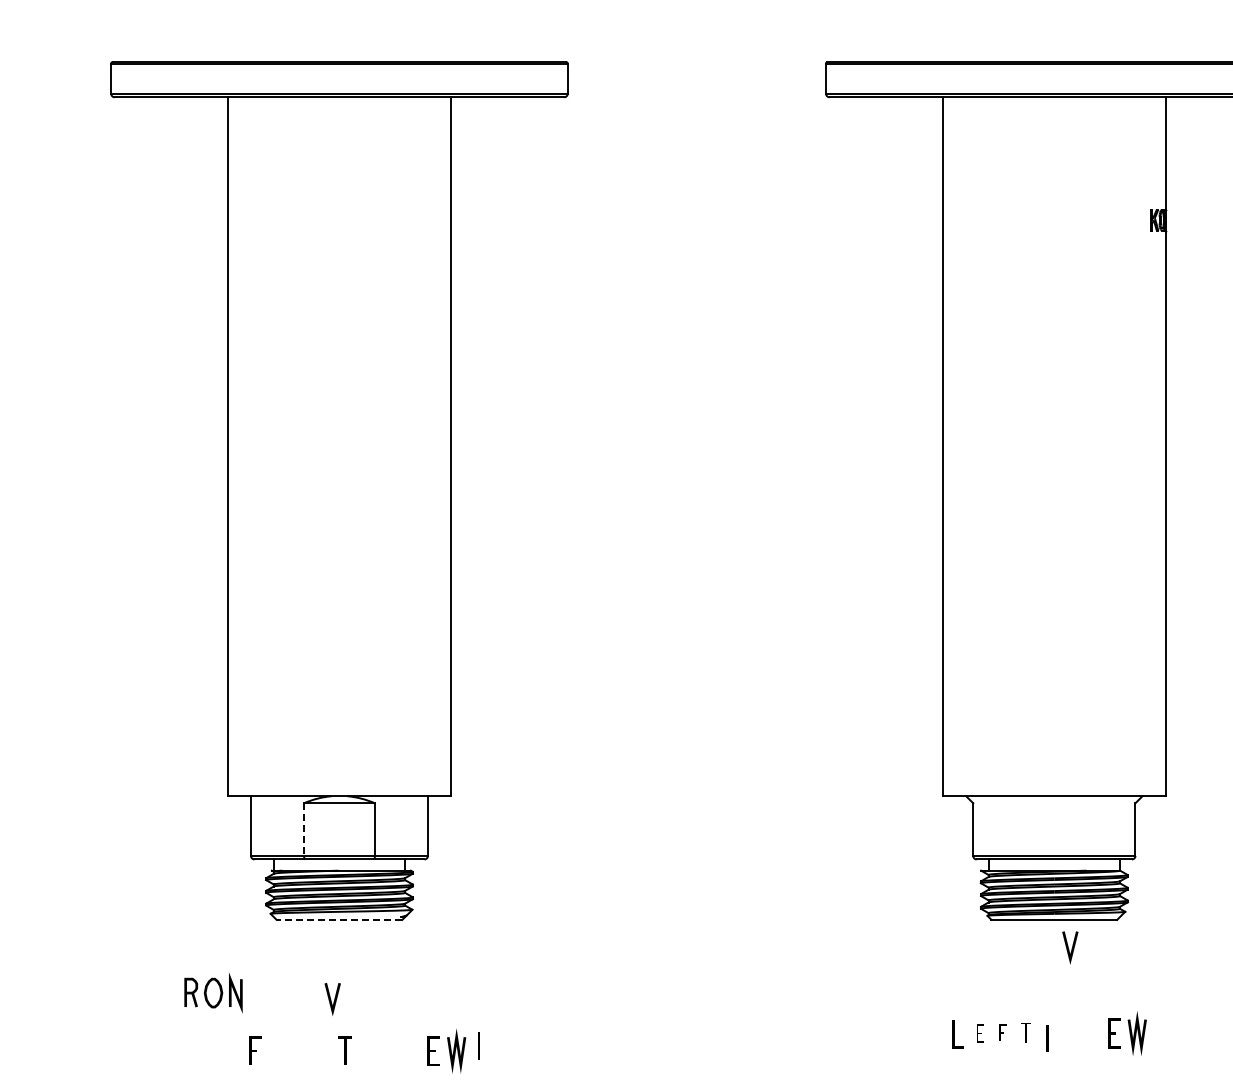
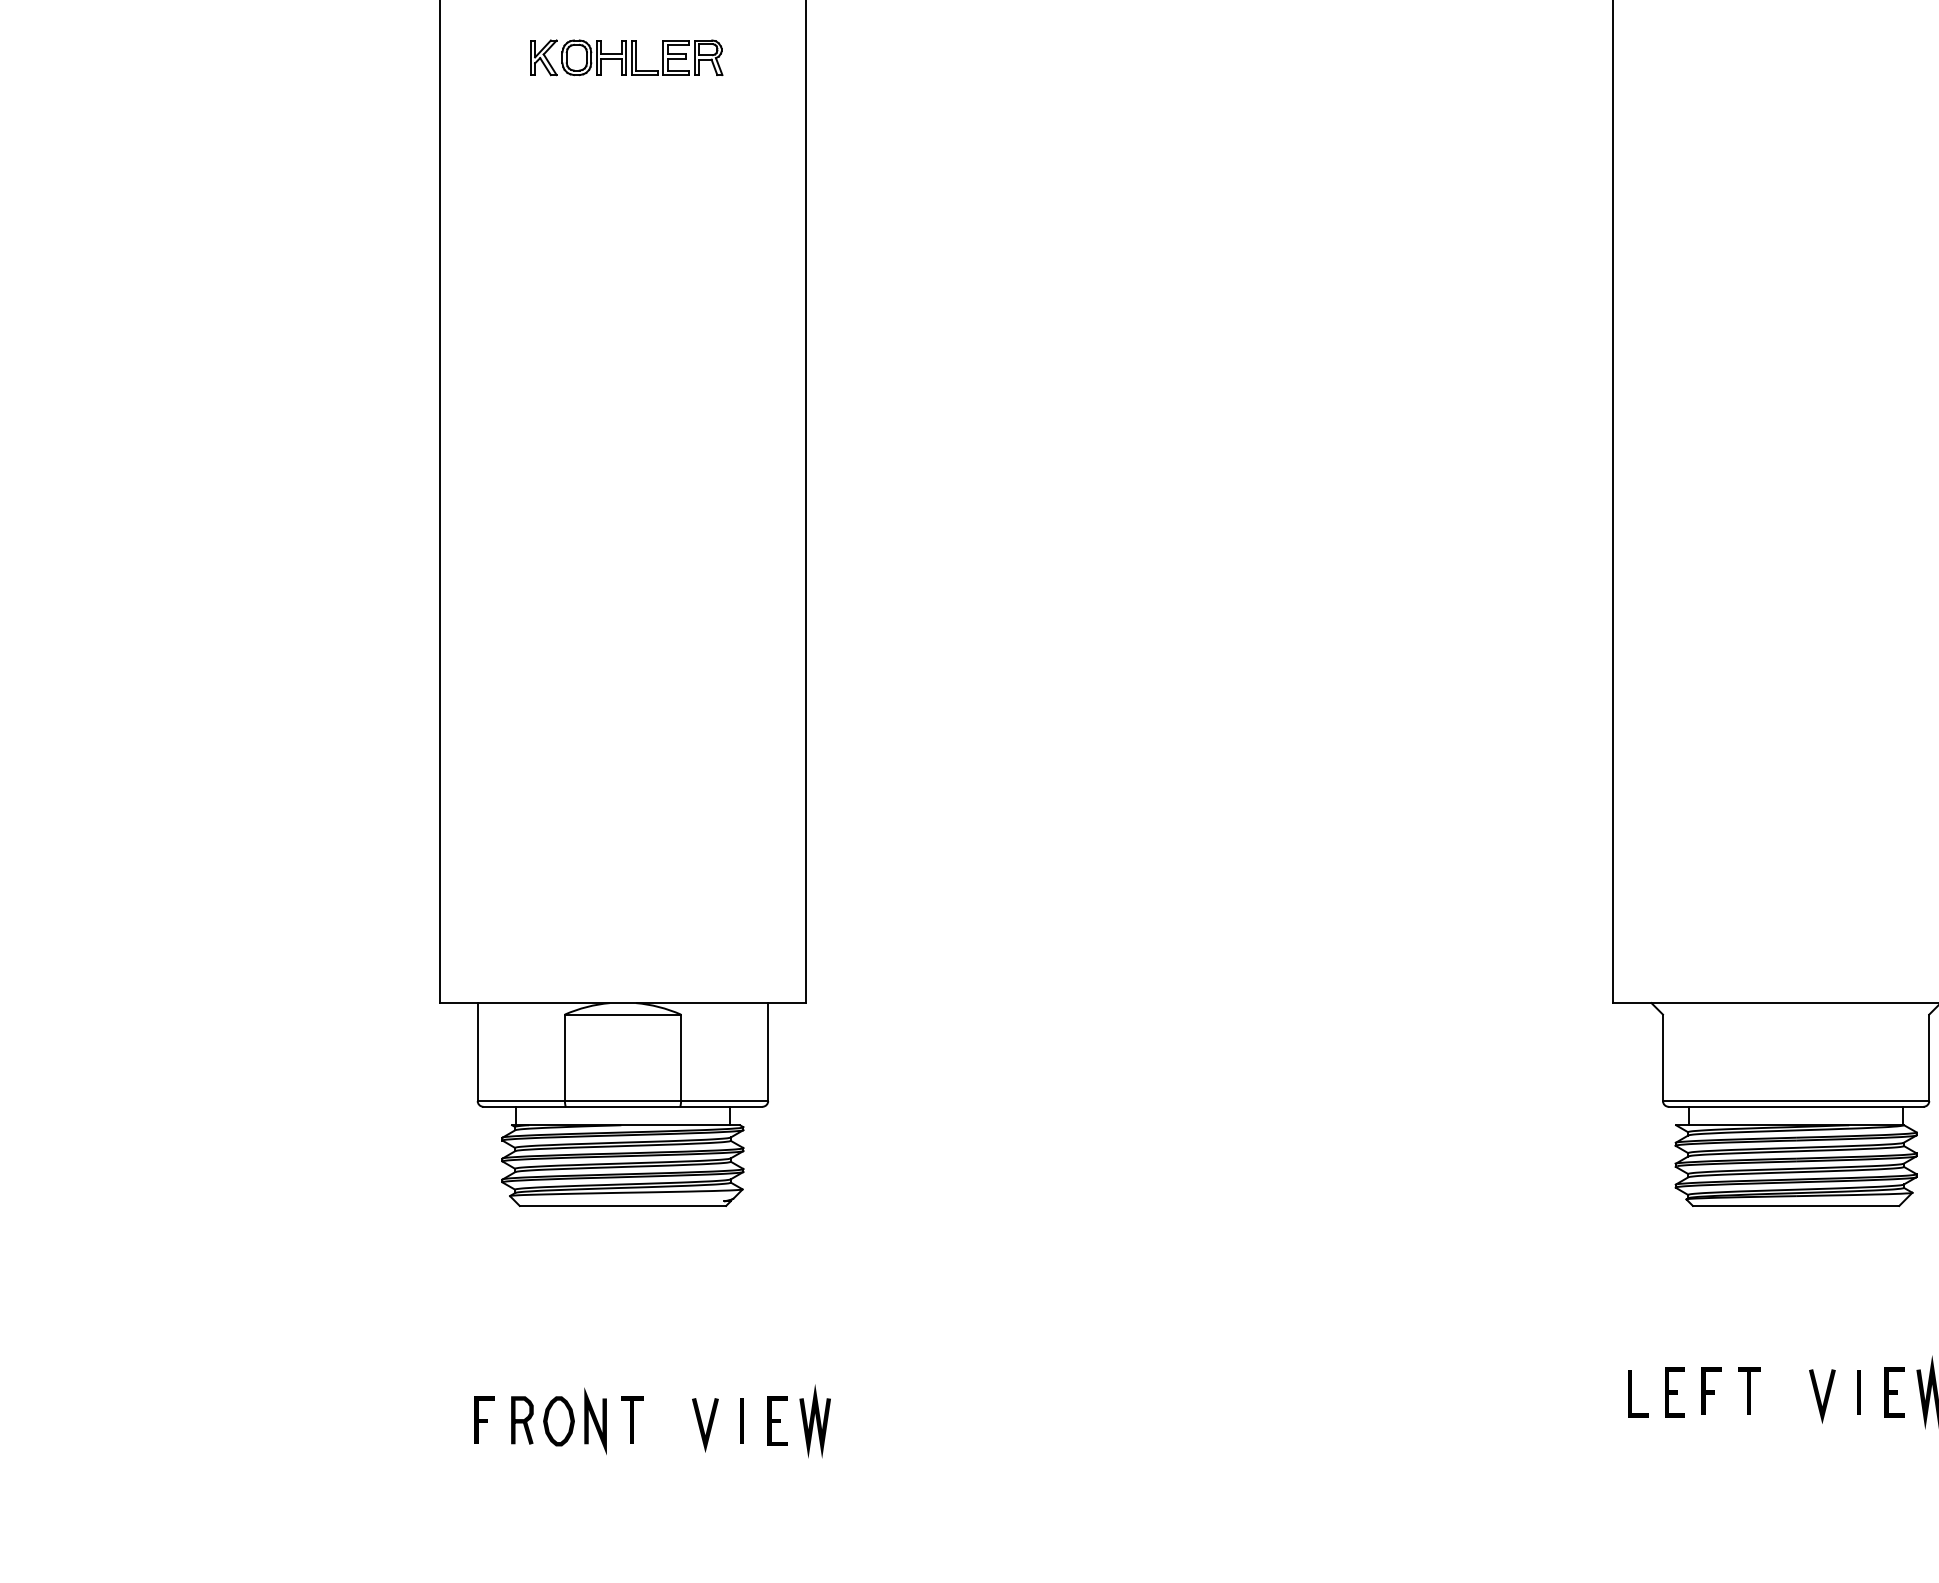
part: (341, 219) -> (626, 56), added
line: (304, 830) -> (565, 1059), dashed -> solid
line: (339, 919) -> (622, 1205), dashed -> solid
line: (1071, 948) -> (1824, 1397), moved
part: (213, 993) -> (558, 1421), moved
line: (331, 999) -> (703, 1425), moved
part: (1002, 1032) -> (1711, 1390), size x1.67
part: (1025, 1032) -> (1748, 1390), size x1.43
part: (980, 1033) -> (1674, 1392), size x1.67
line: (1047, 1038) -> (1858, 1392), moved
line: (478, 1045) -> (741, 1420), moved

